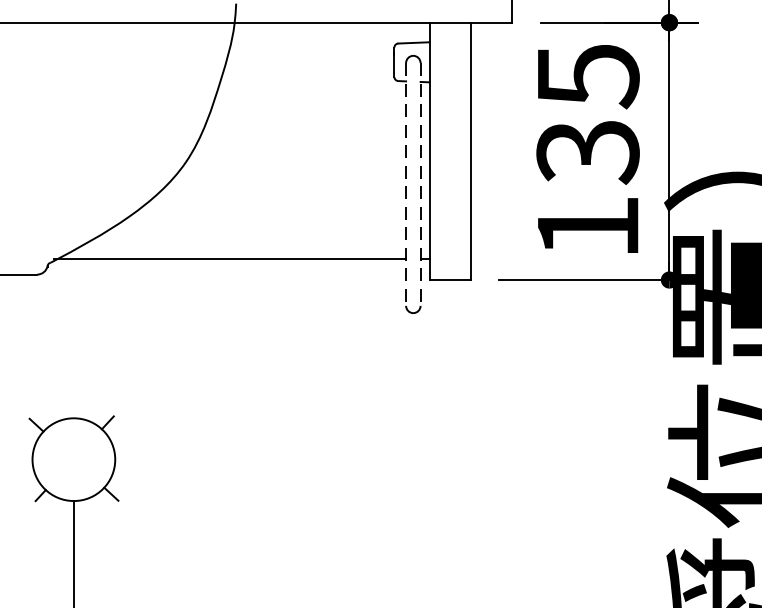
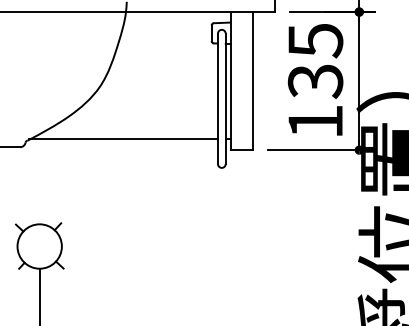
line: (405, 185) -> (217, 99), dashed -> solid
line: (420, 185) -> (225, 99), dashed -> solid

